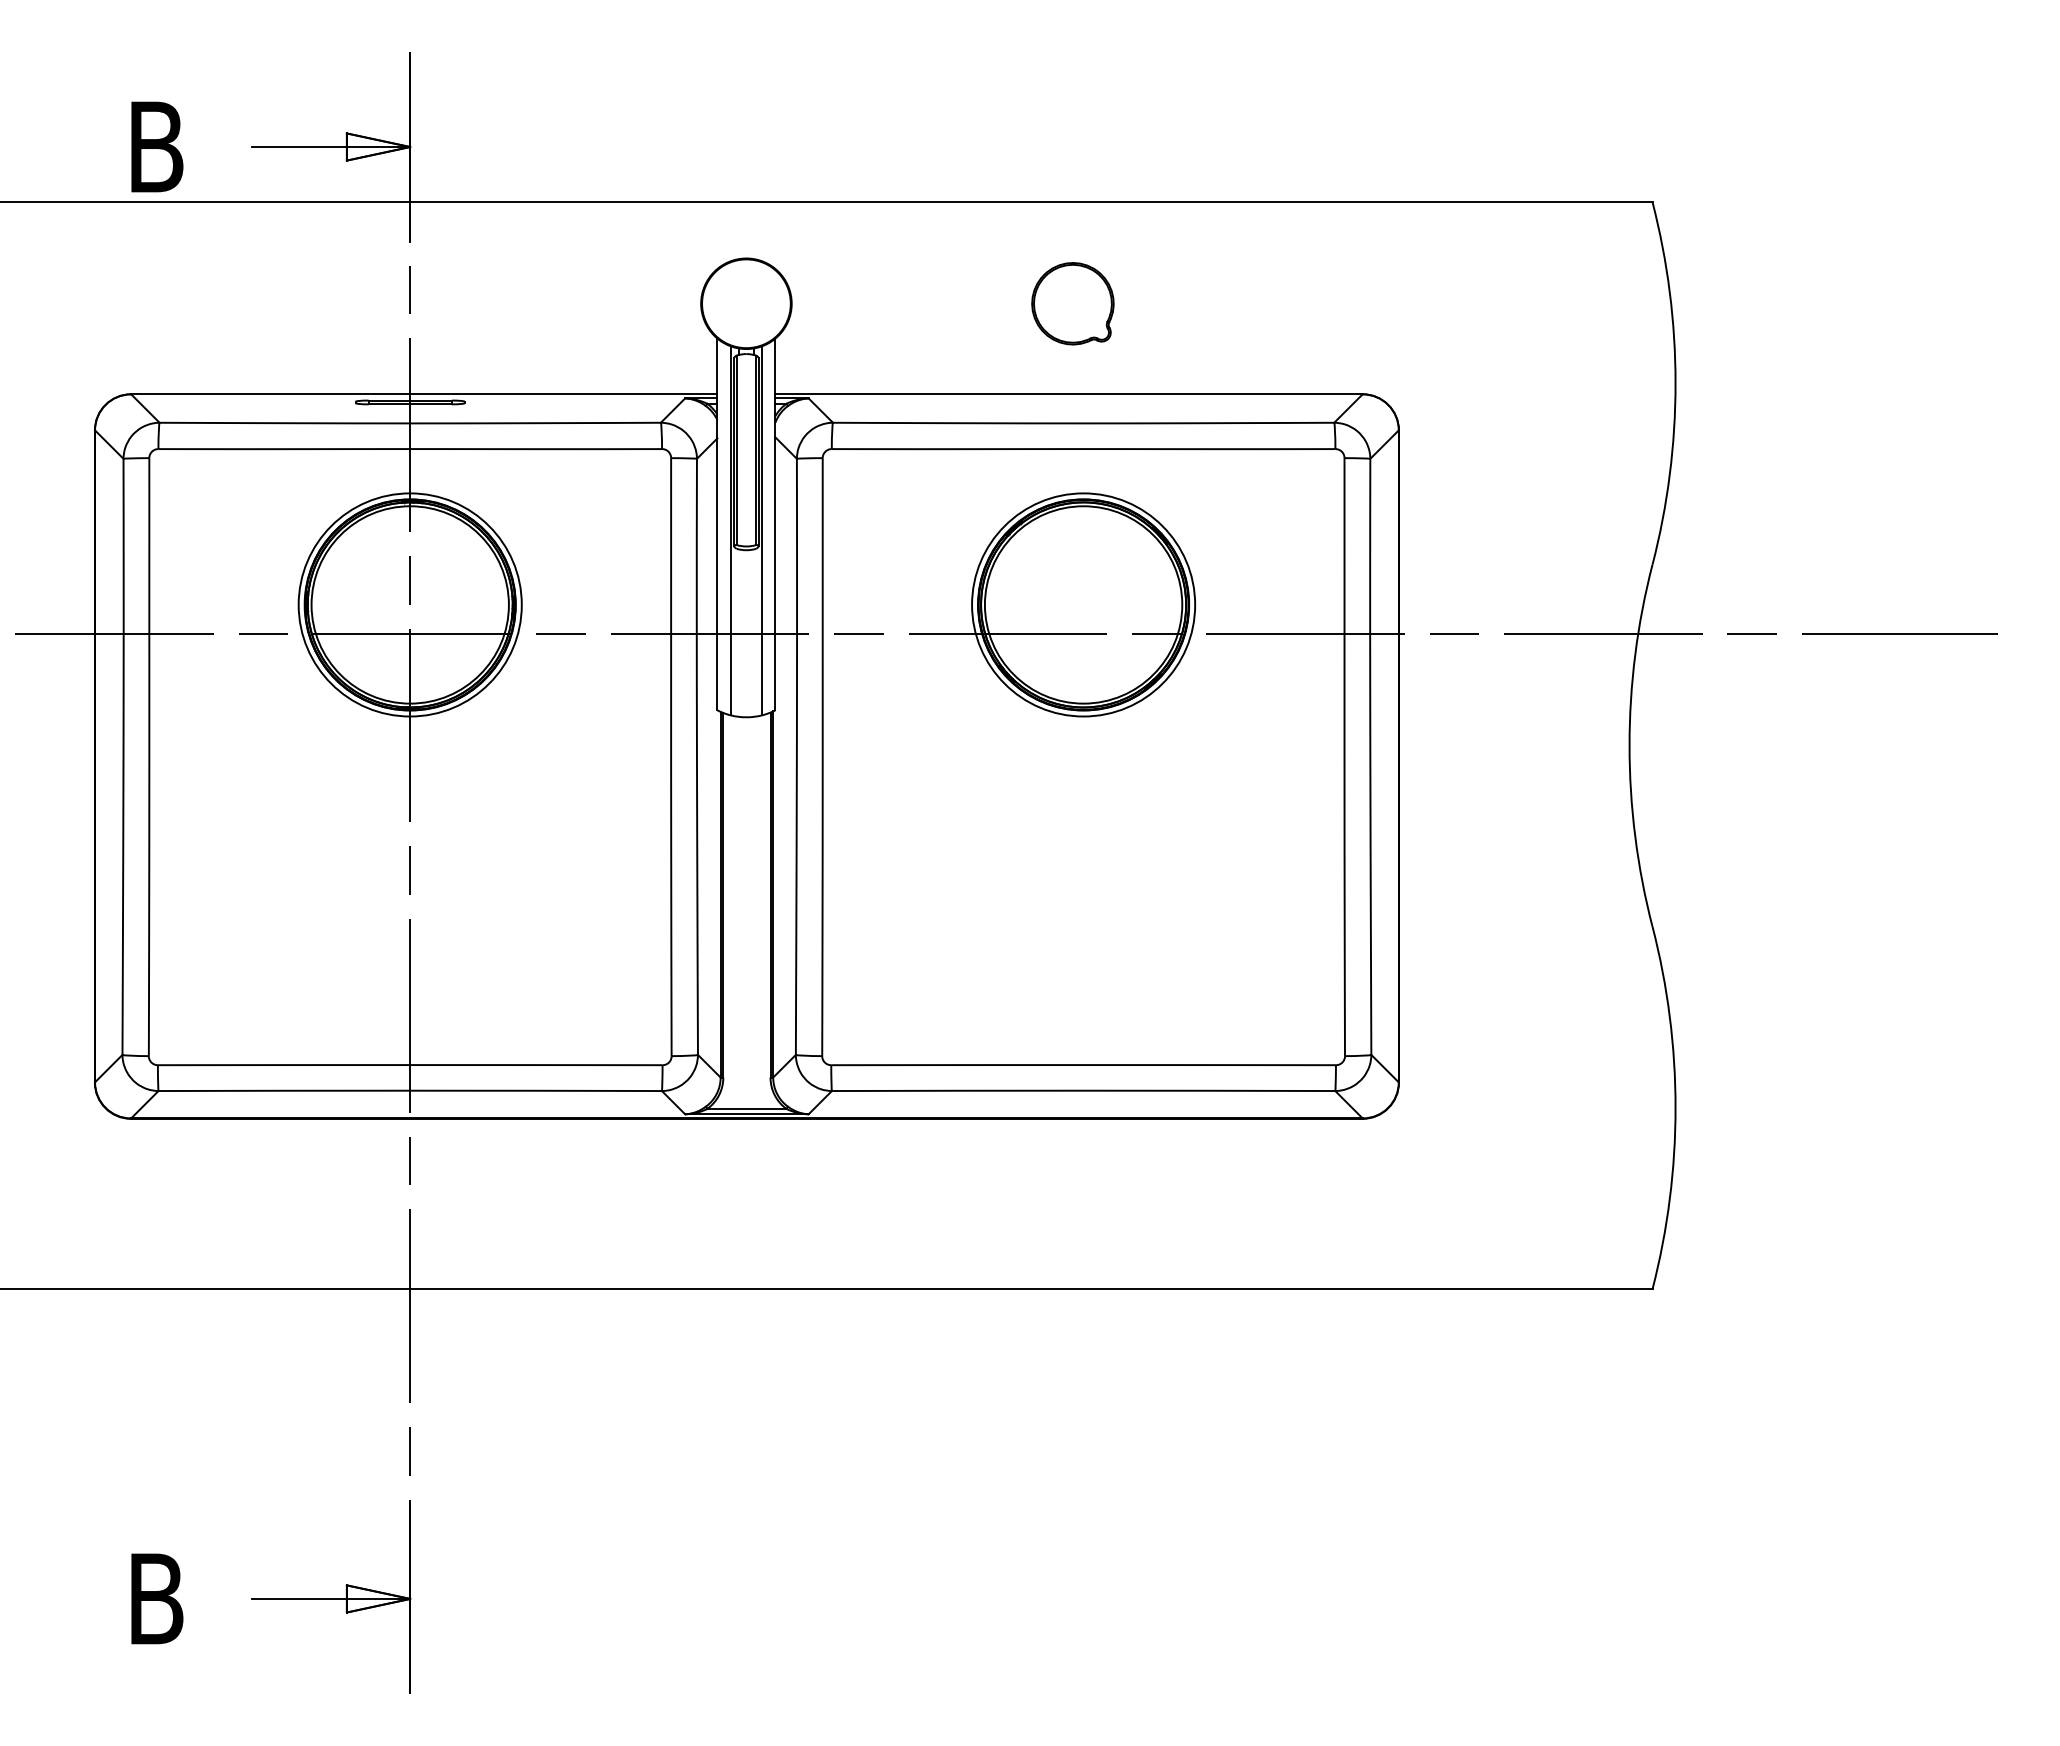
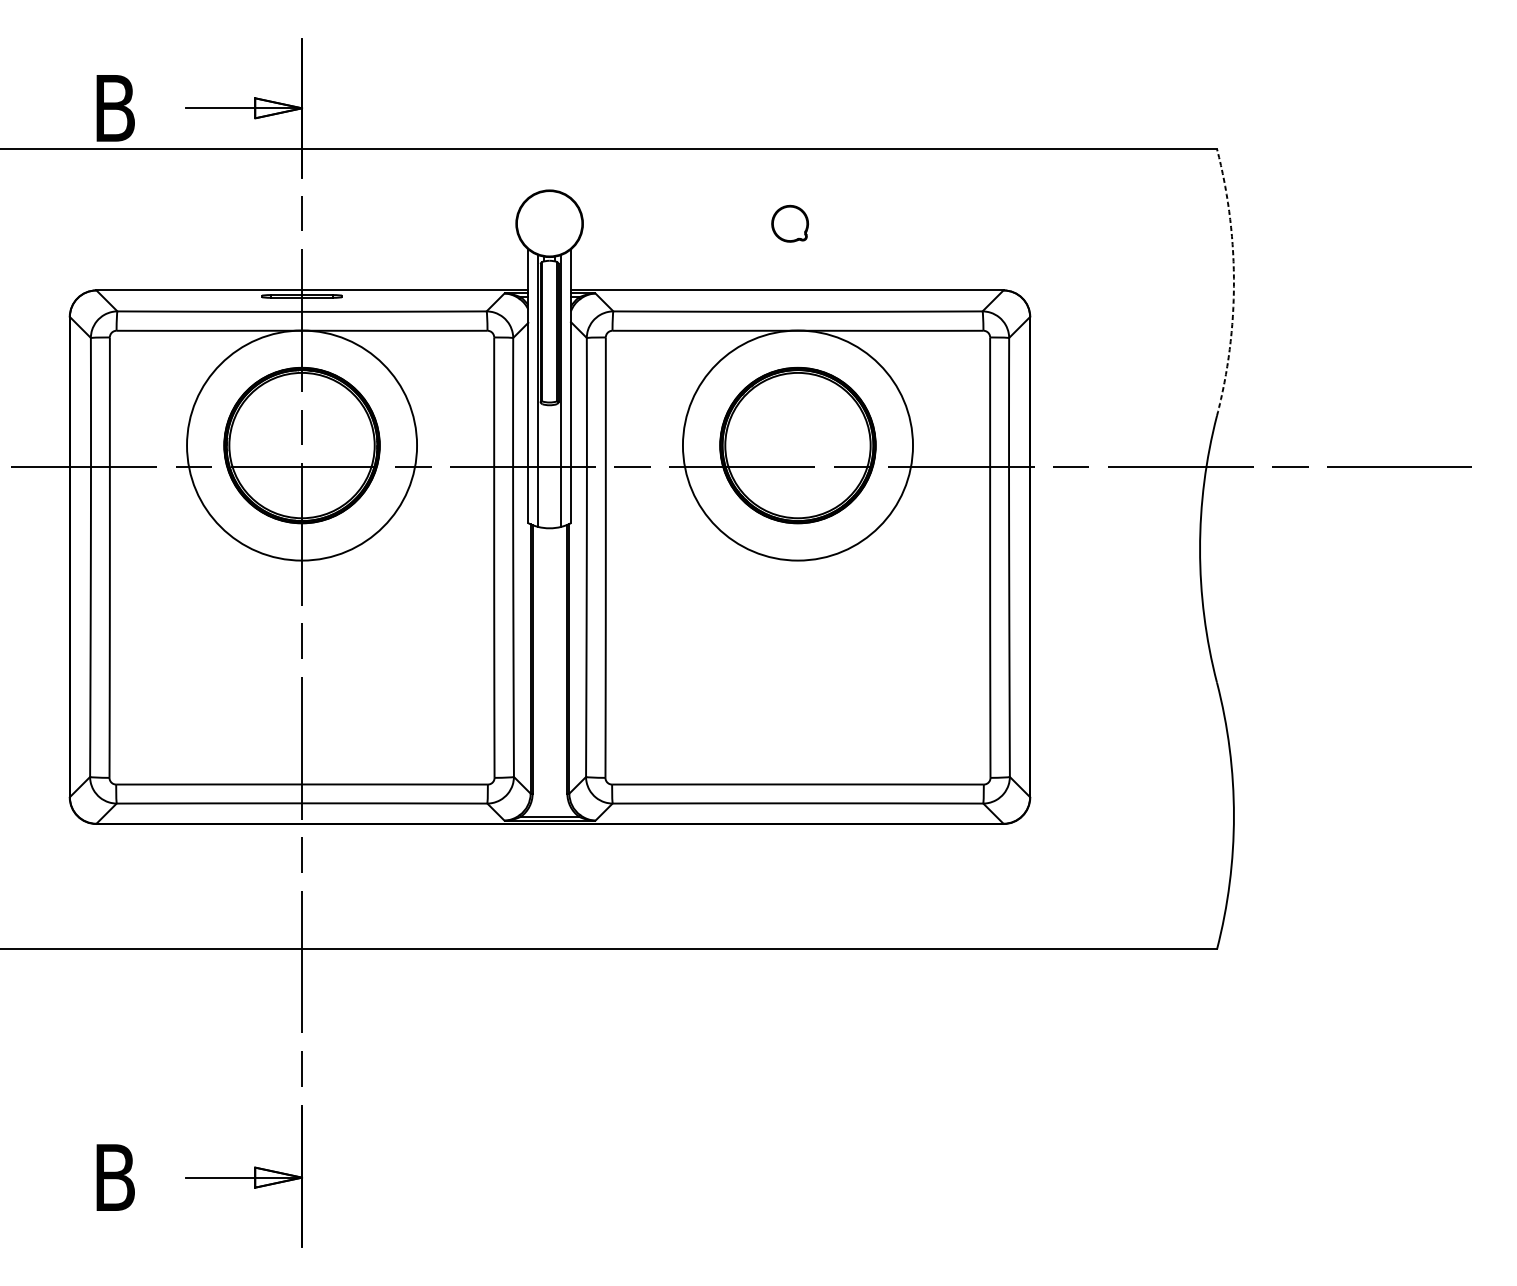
part: (1072, 303) -> (789, 223), size x0.6
arc: (1675, 383) -> (1233, 282), solid -> dashed
circle: (409, 604) -> (301, 445), size x1.4
circle: (1083, 604) -> (797, 445), size x1.4

